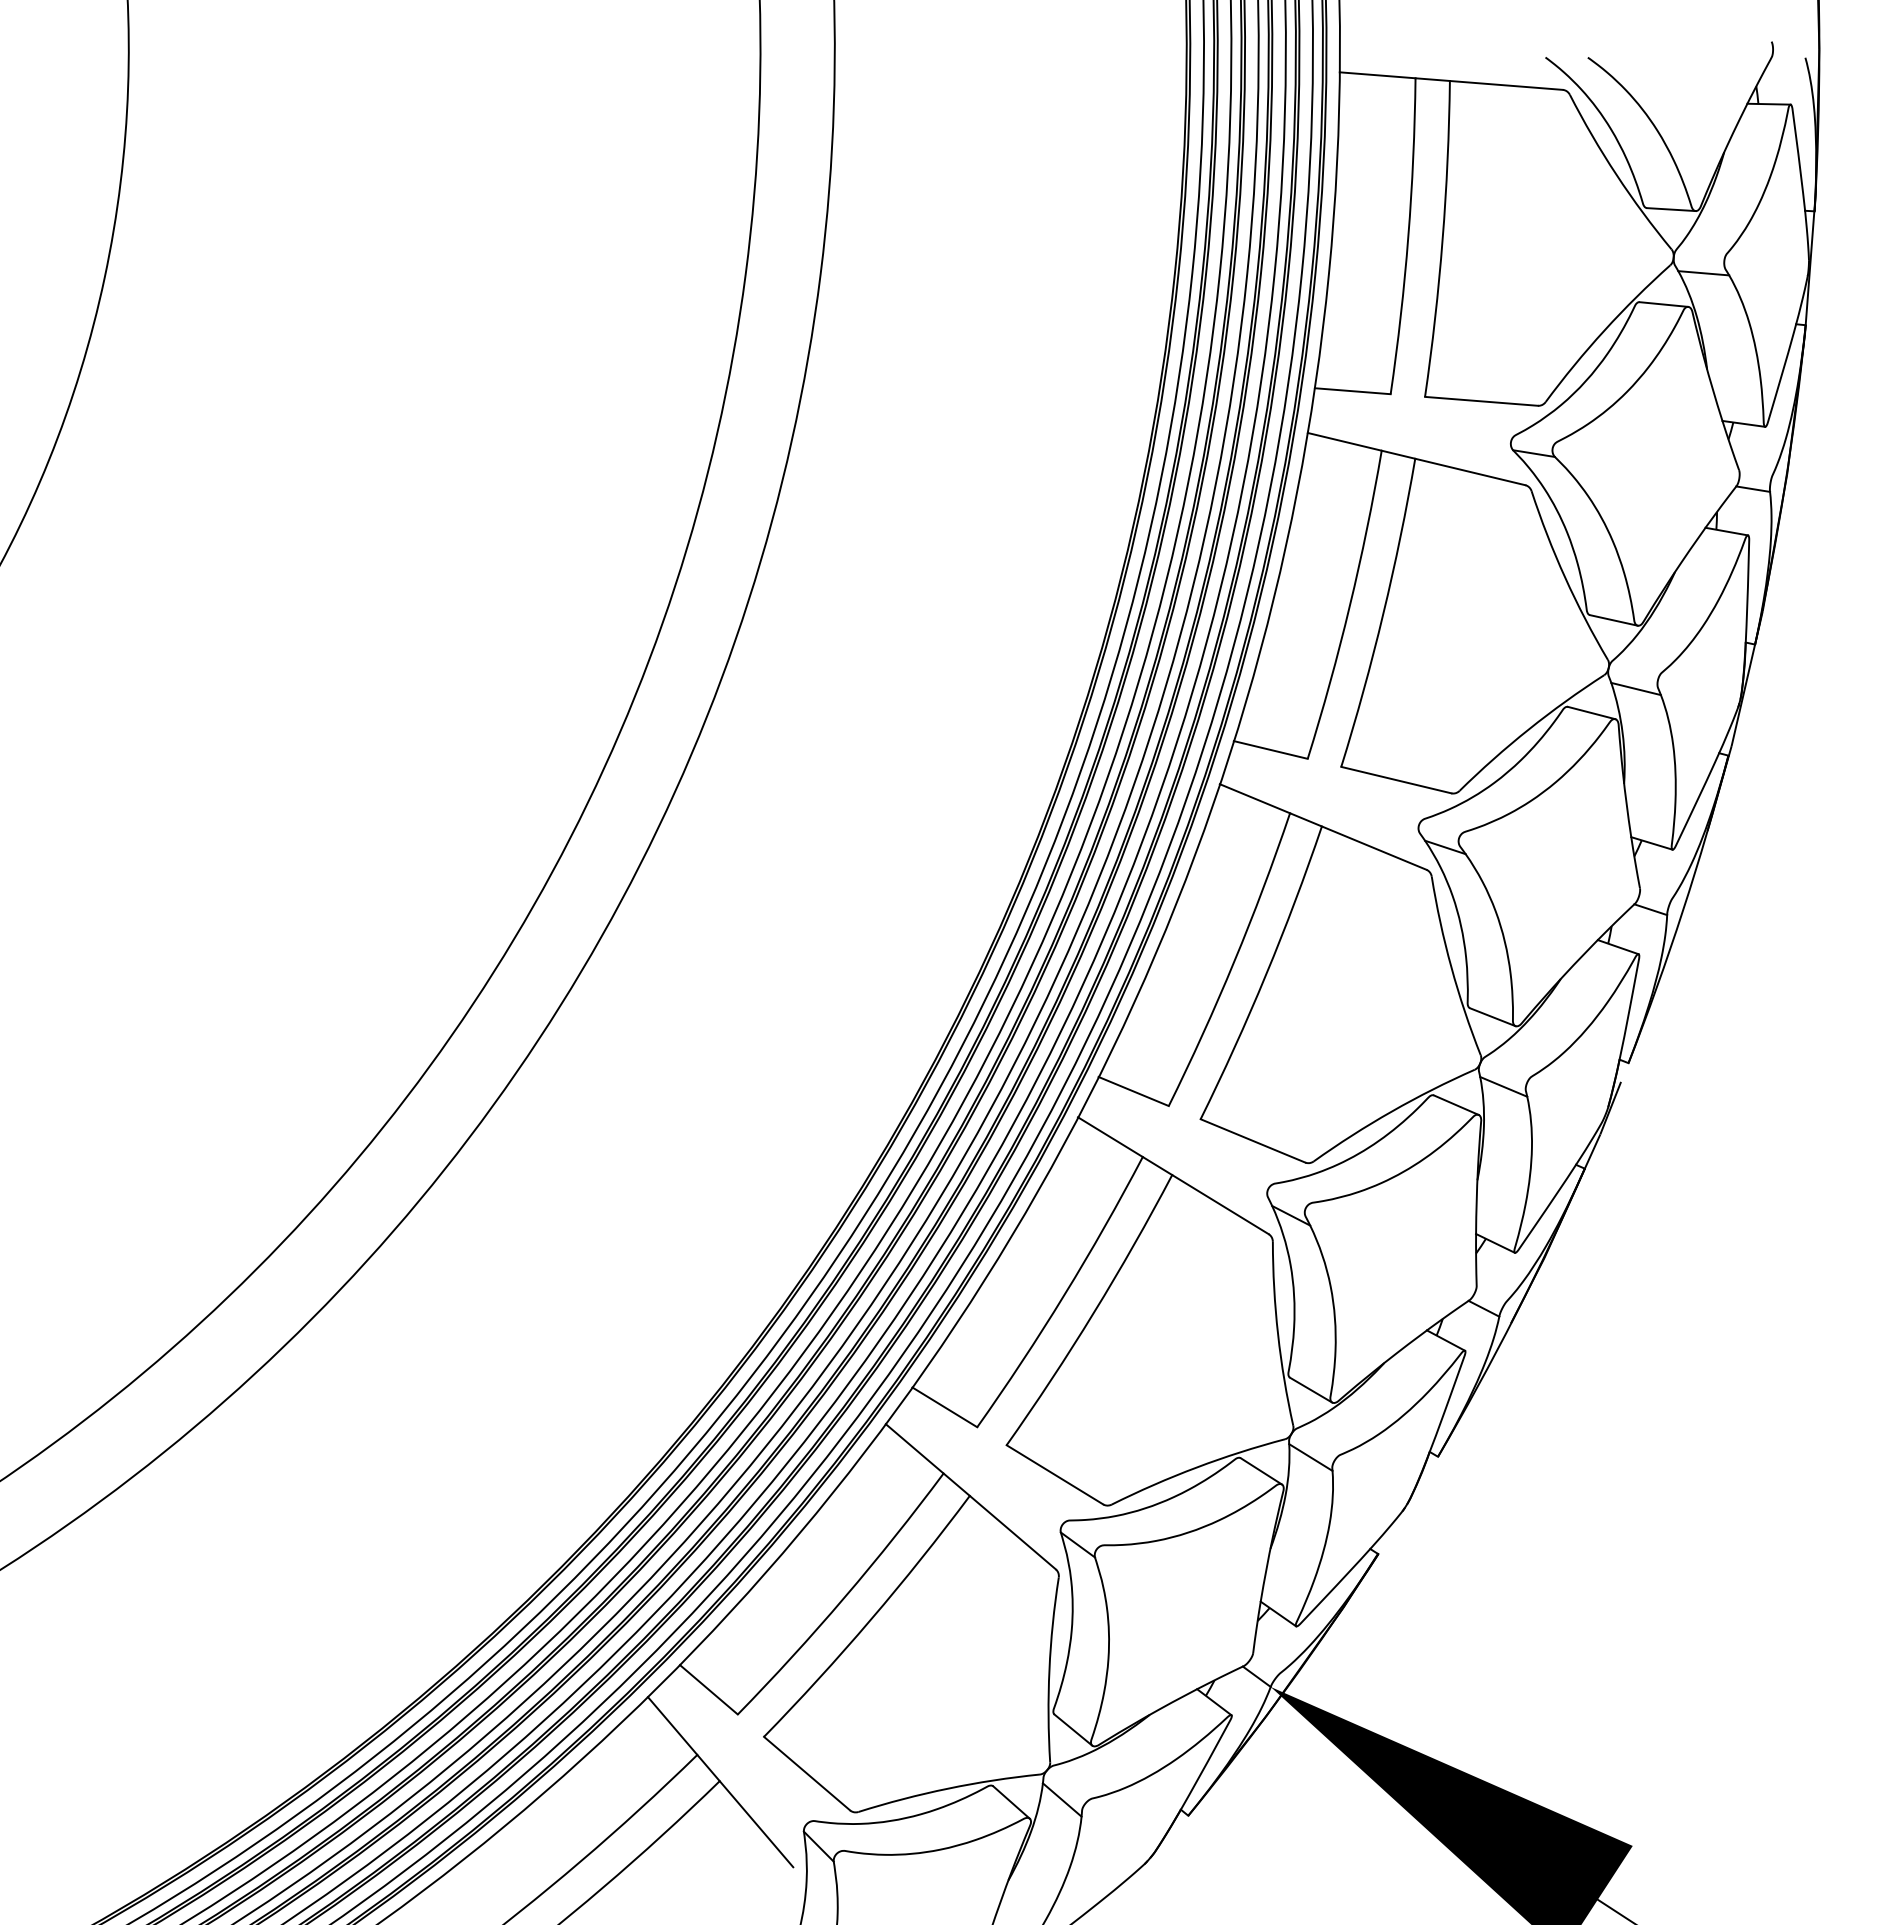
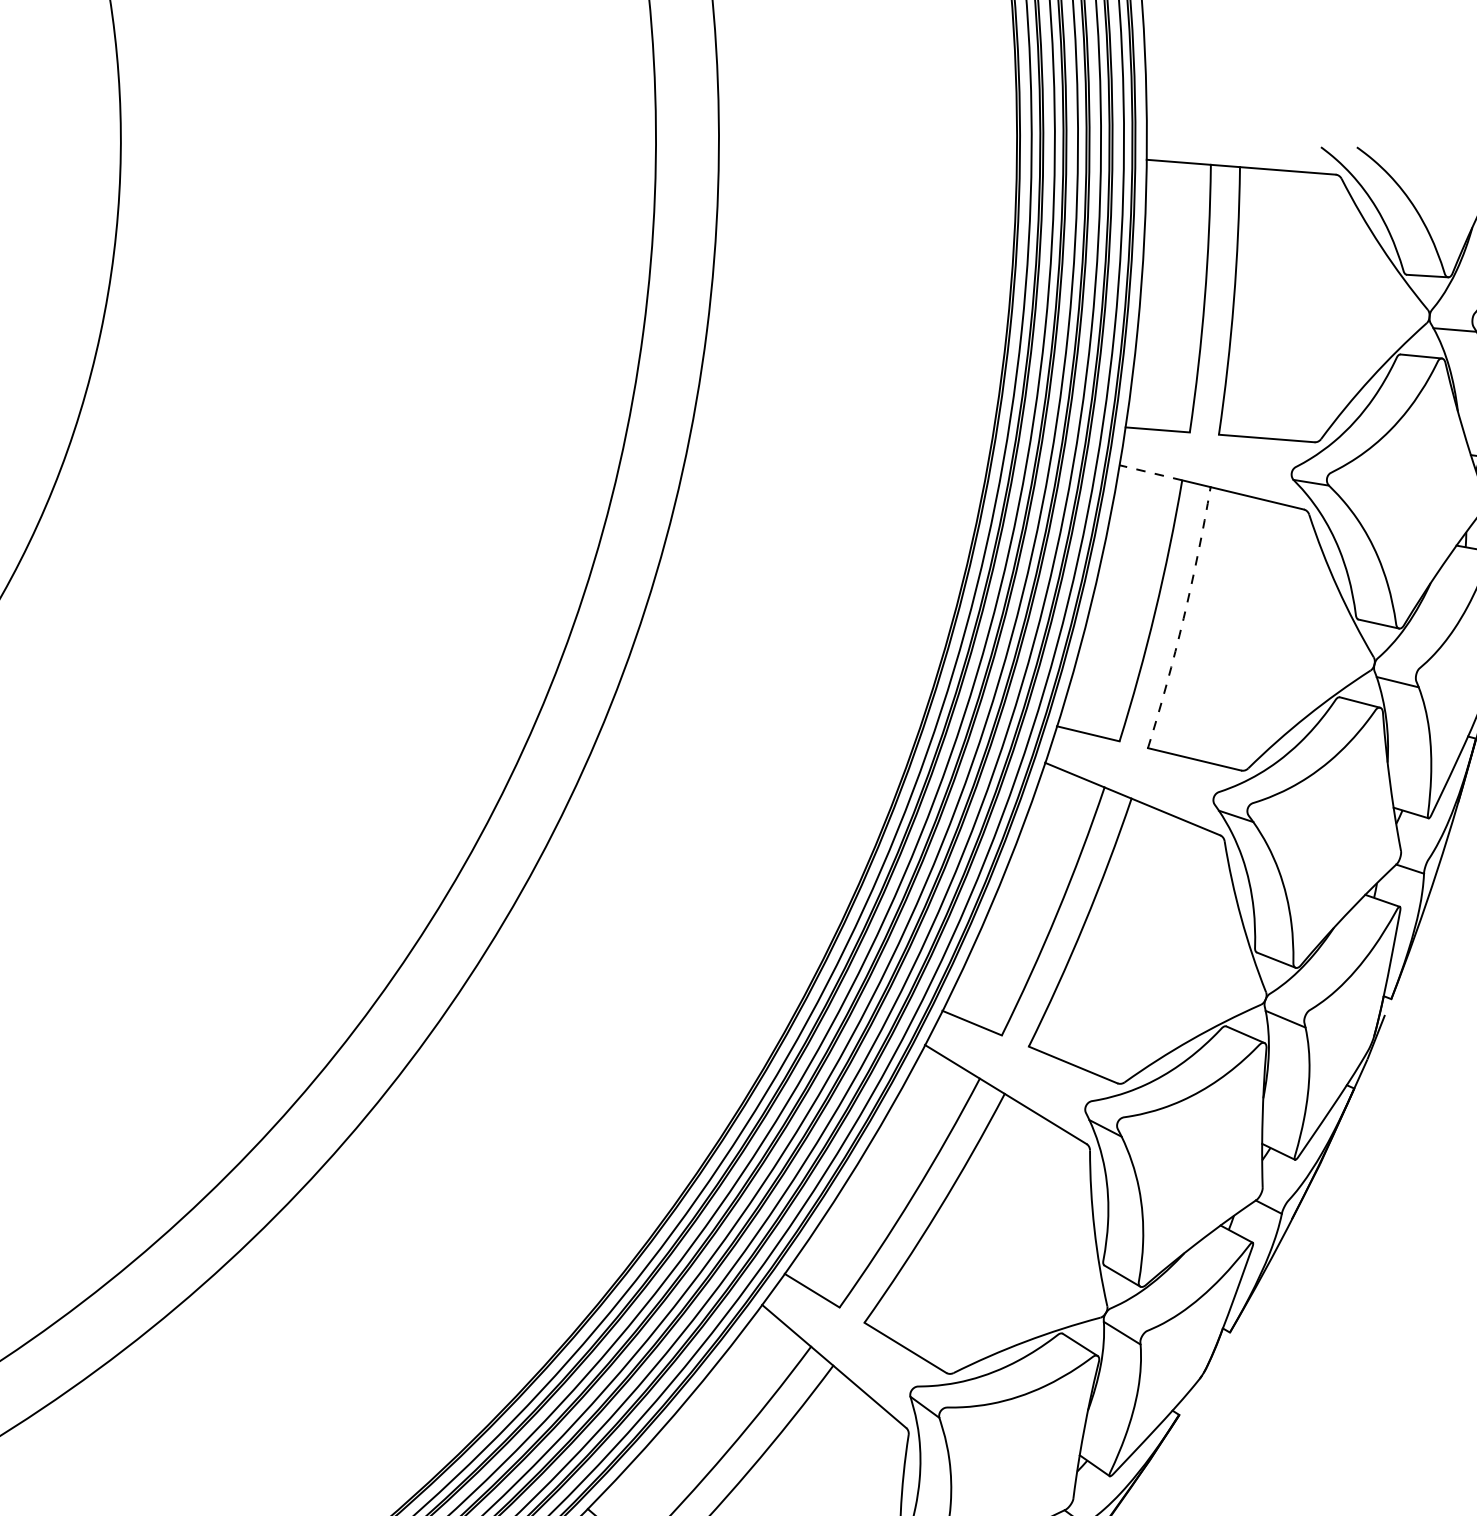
line: (1344, 441) -> (1150, 472), solid -> dashed
arc: (1383, 614) -> (1183, 619), solid -> dashed

